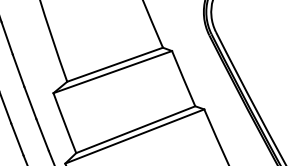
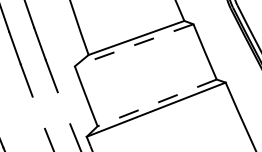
line: (112, 72) -> (133, 45), solid -> dashed
line: (135, 129) -> (156, 102), solid -> dashed
line: (42, 135) -> (63, 108), removed
line: (17, 139) -> (38, 112), removed

